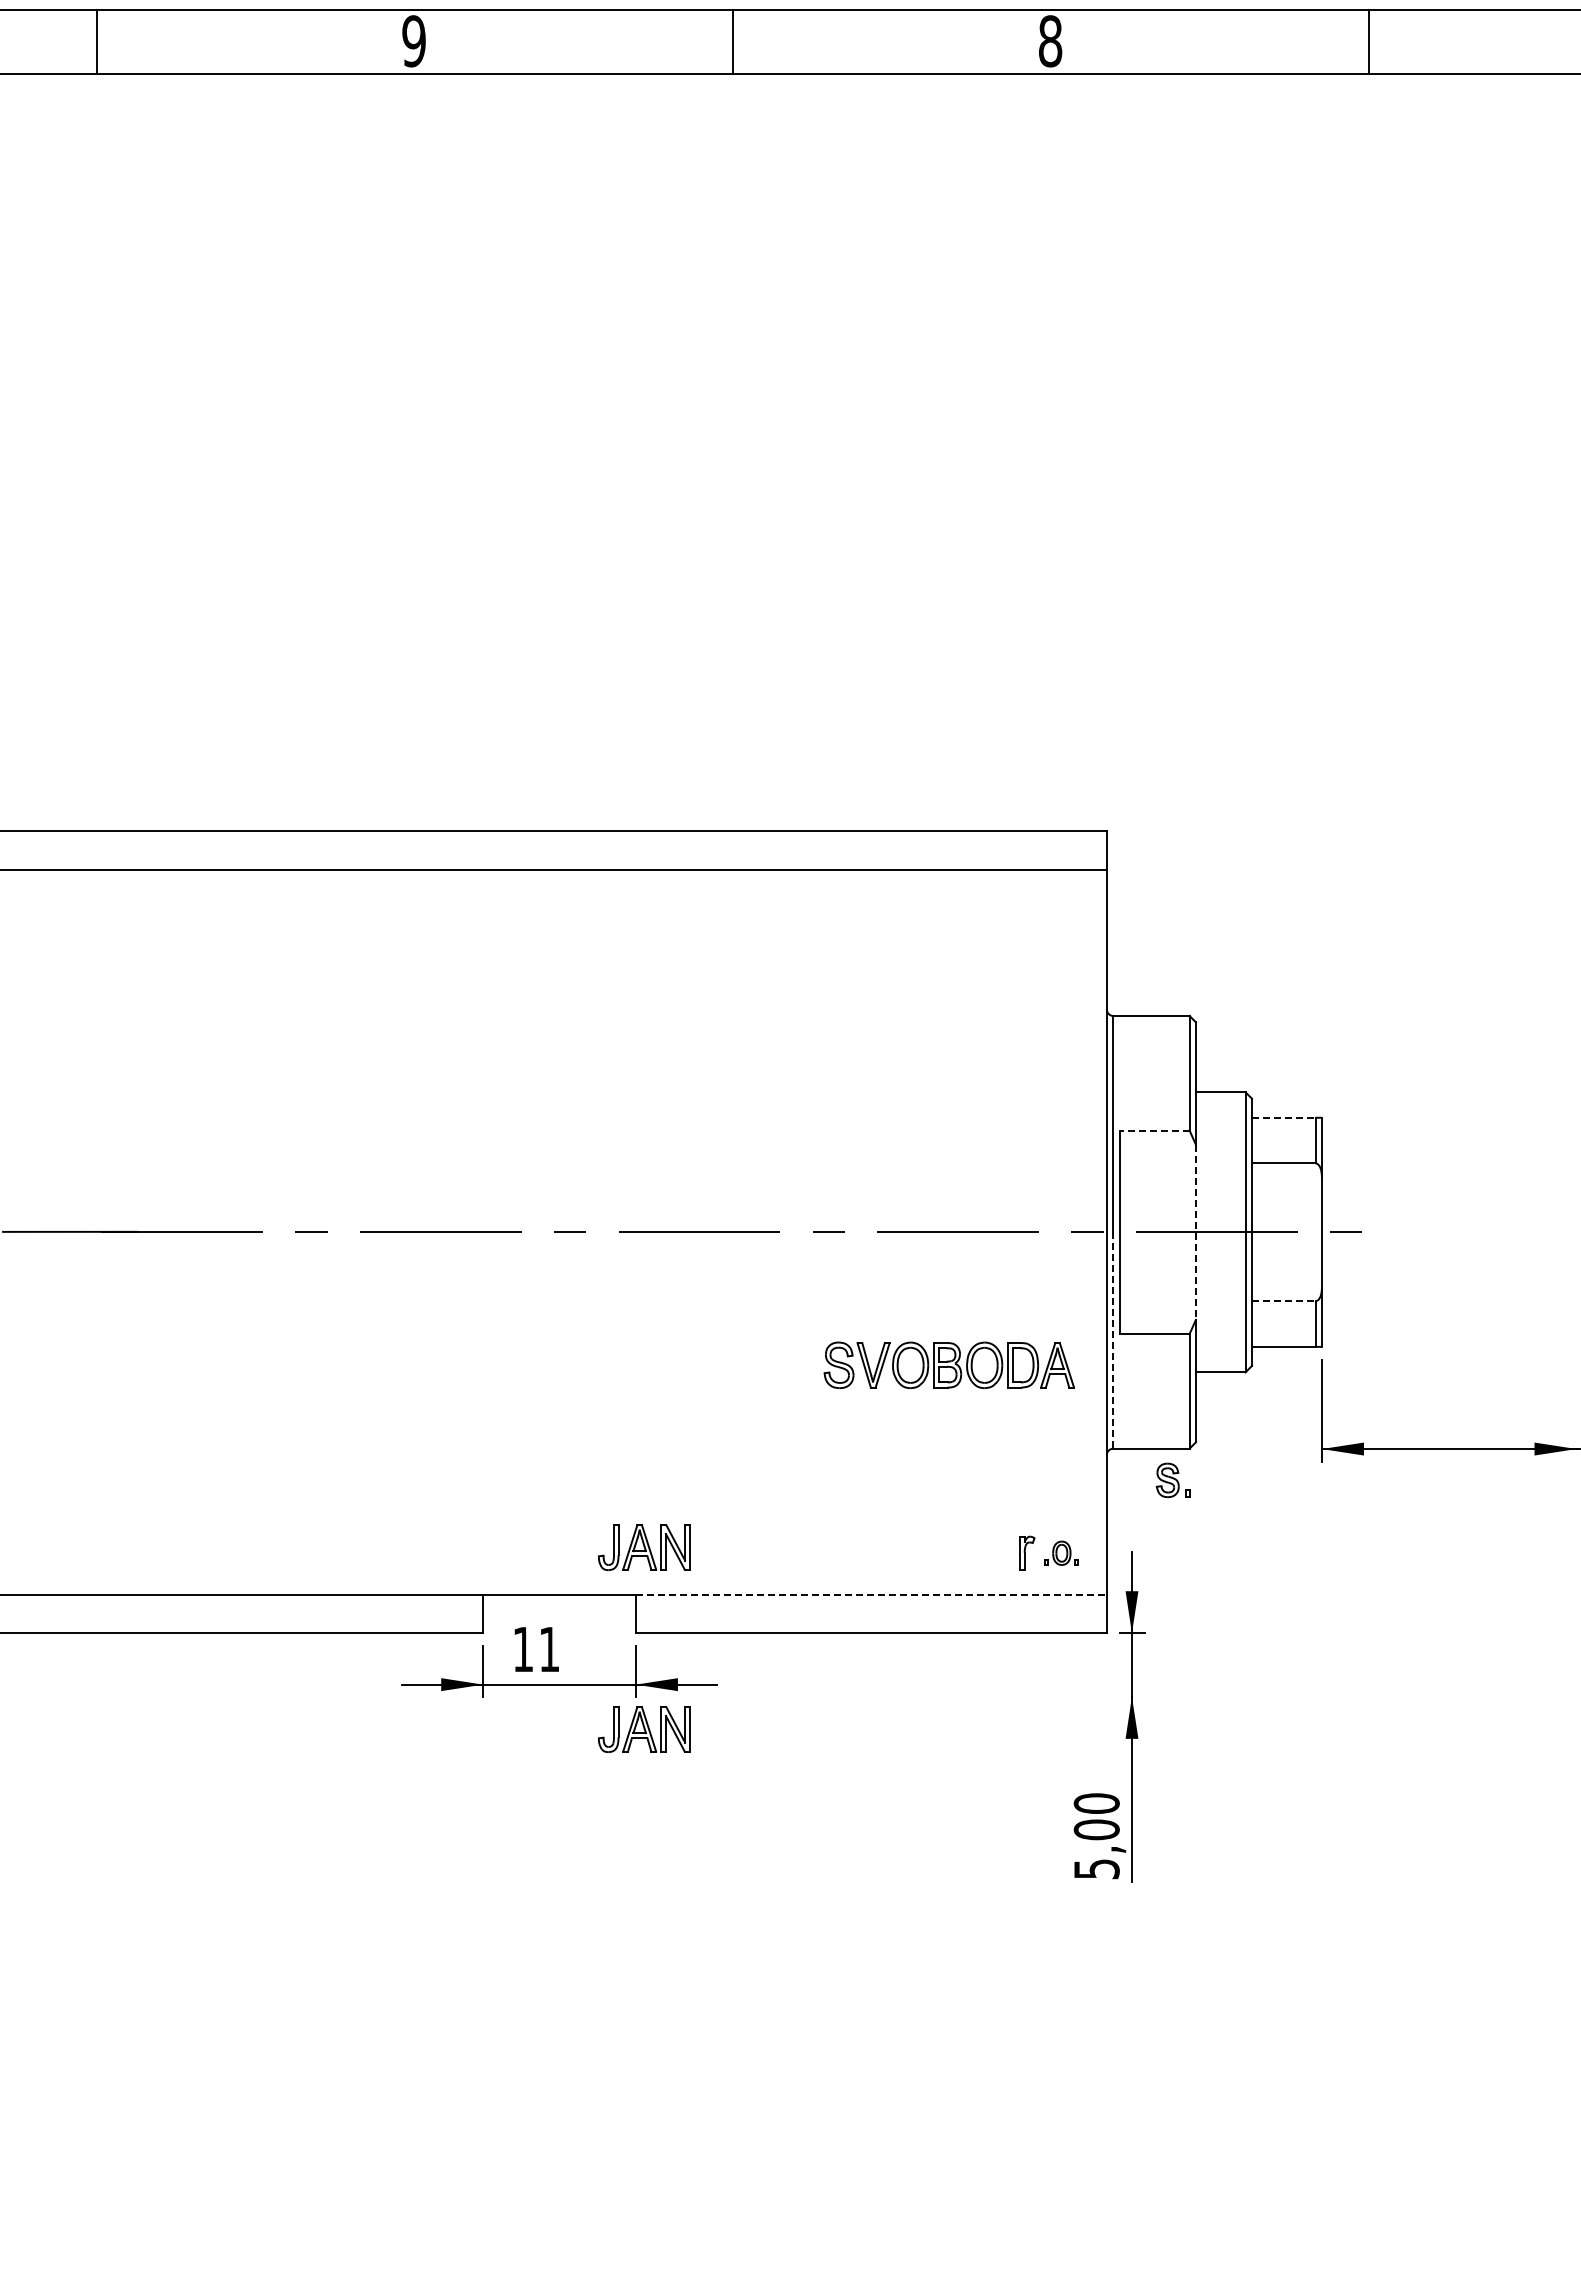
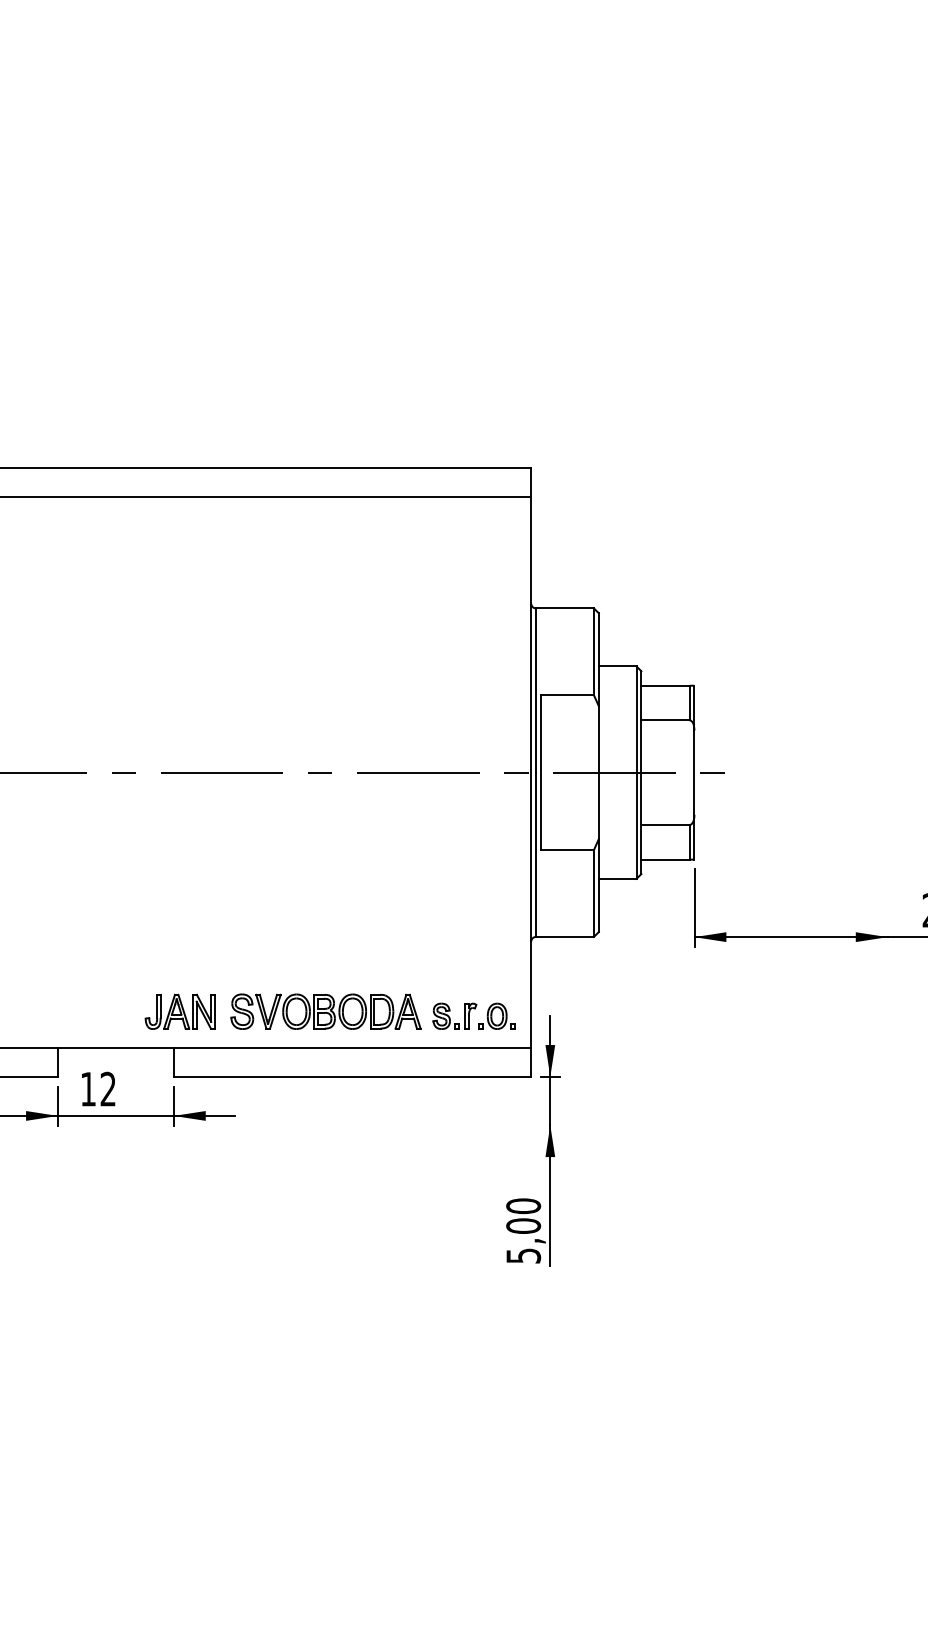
line: (1283, 1117) -> (665, 685), dashed -> solid
line: (1154, 1130) -> (567, 695), dashed -> solid
line: (1195, 1232) -> (598, 772), dashed -> solid
line: (1283, 1301) -> (665, 825), dashed -> solid
line: (1113, 1341) -> (536, 855), dashed -> solid
part: (948, 1365) -> (325, 1011), moved
part: (1172, 1480) -> (445, 1016), moved
part: (1061, 1552) -> (496, 1015), size x1.43
line: (871, 1595) -> (352, 1048), dashed -> solid
text: (548, 1648) -> (107, 1088), 11 -> 12
part: (644, 1729) -> (180, 1149), removed

